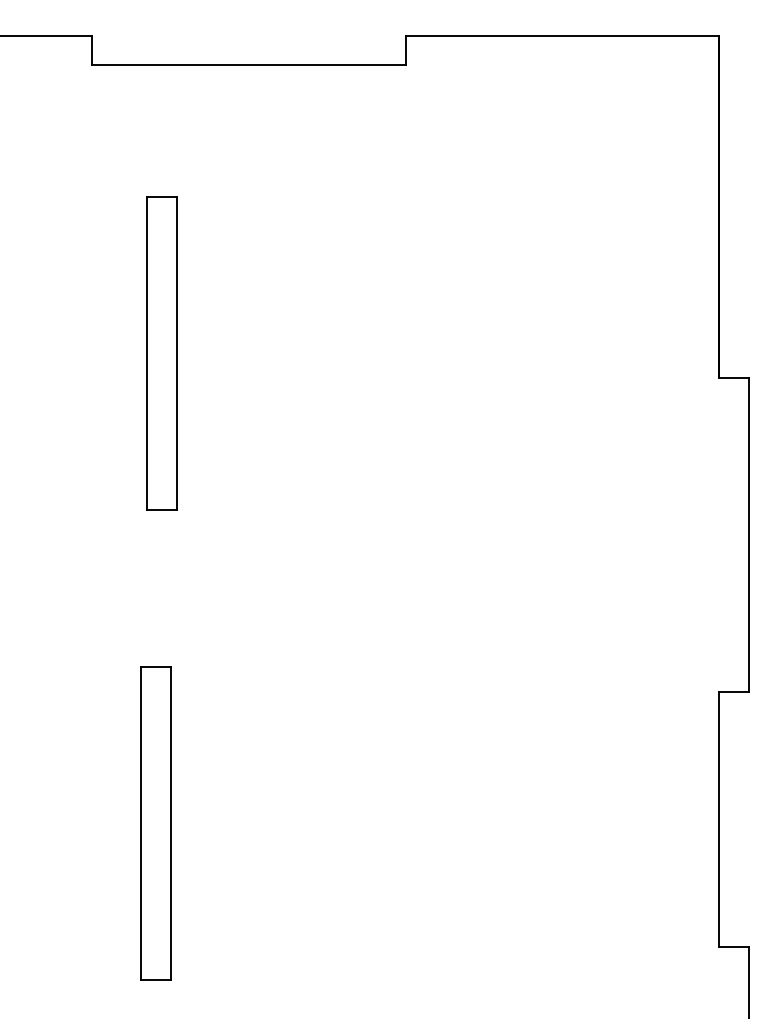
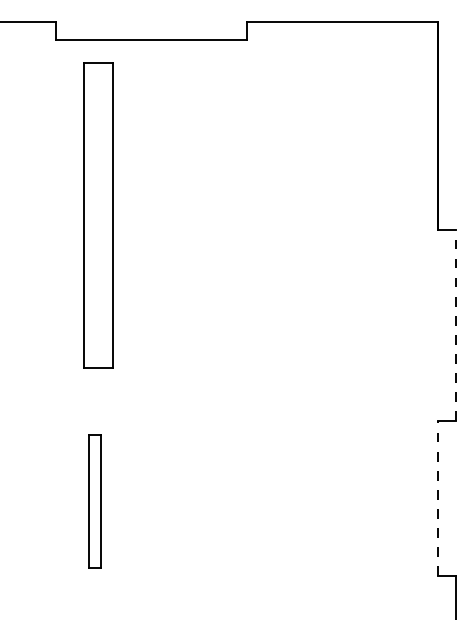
part: (161, 352) -> (98, 214), size x1.6
line: (748, 534) -> (455, 325), solid -> dashed
line: (718, 819) -> (437, 498), solid -> dashed
part: (155, 824) -> (94, 501), size x0.7

